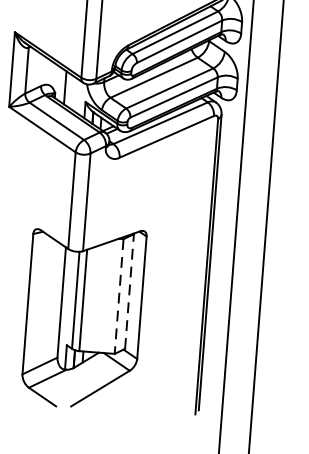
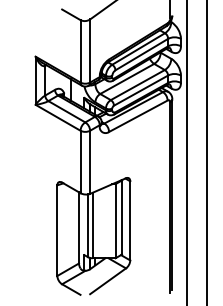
line: (128, 291) -> (121, 217), dashed -> solid
line: (118, 296) -> (115, 221), dashed -> solid

